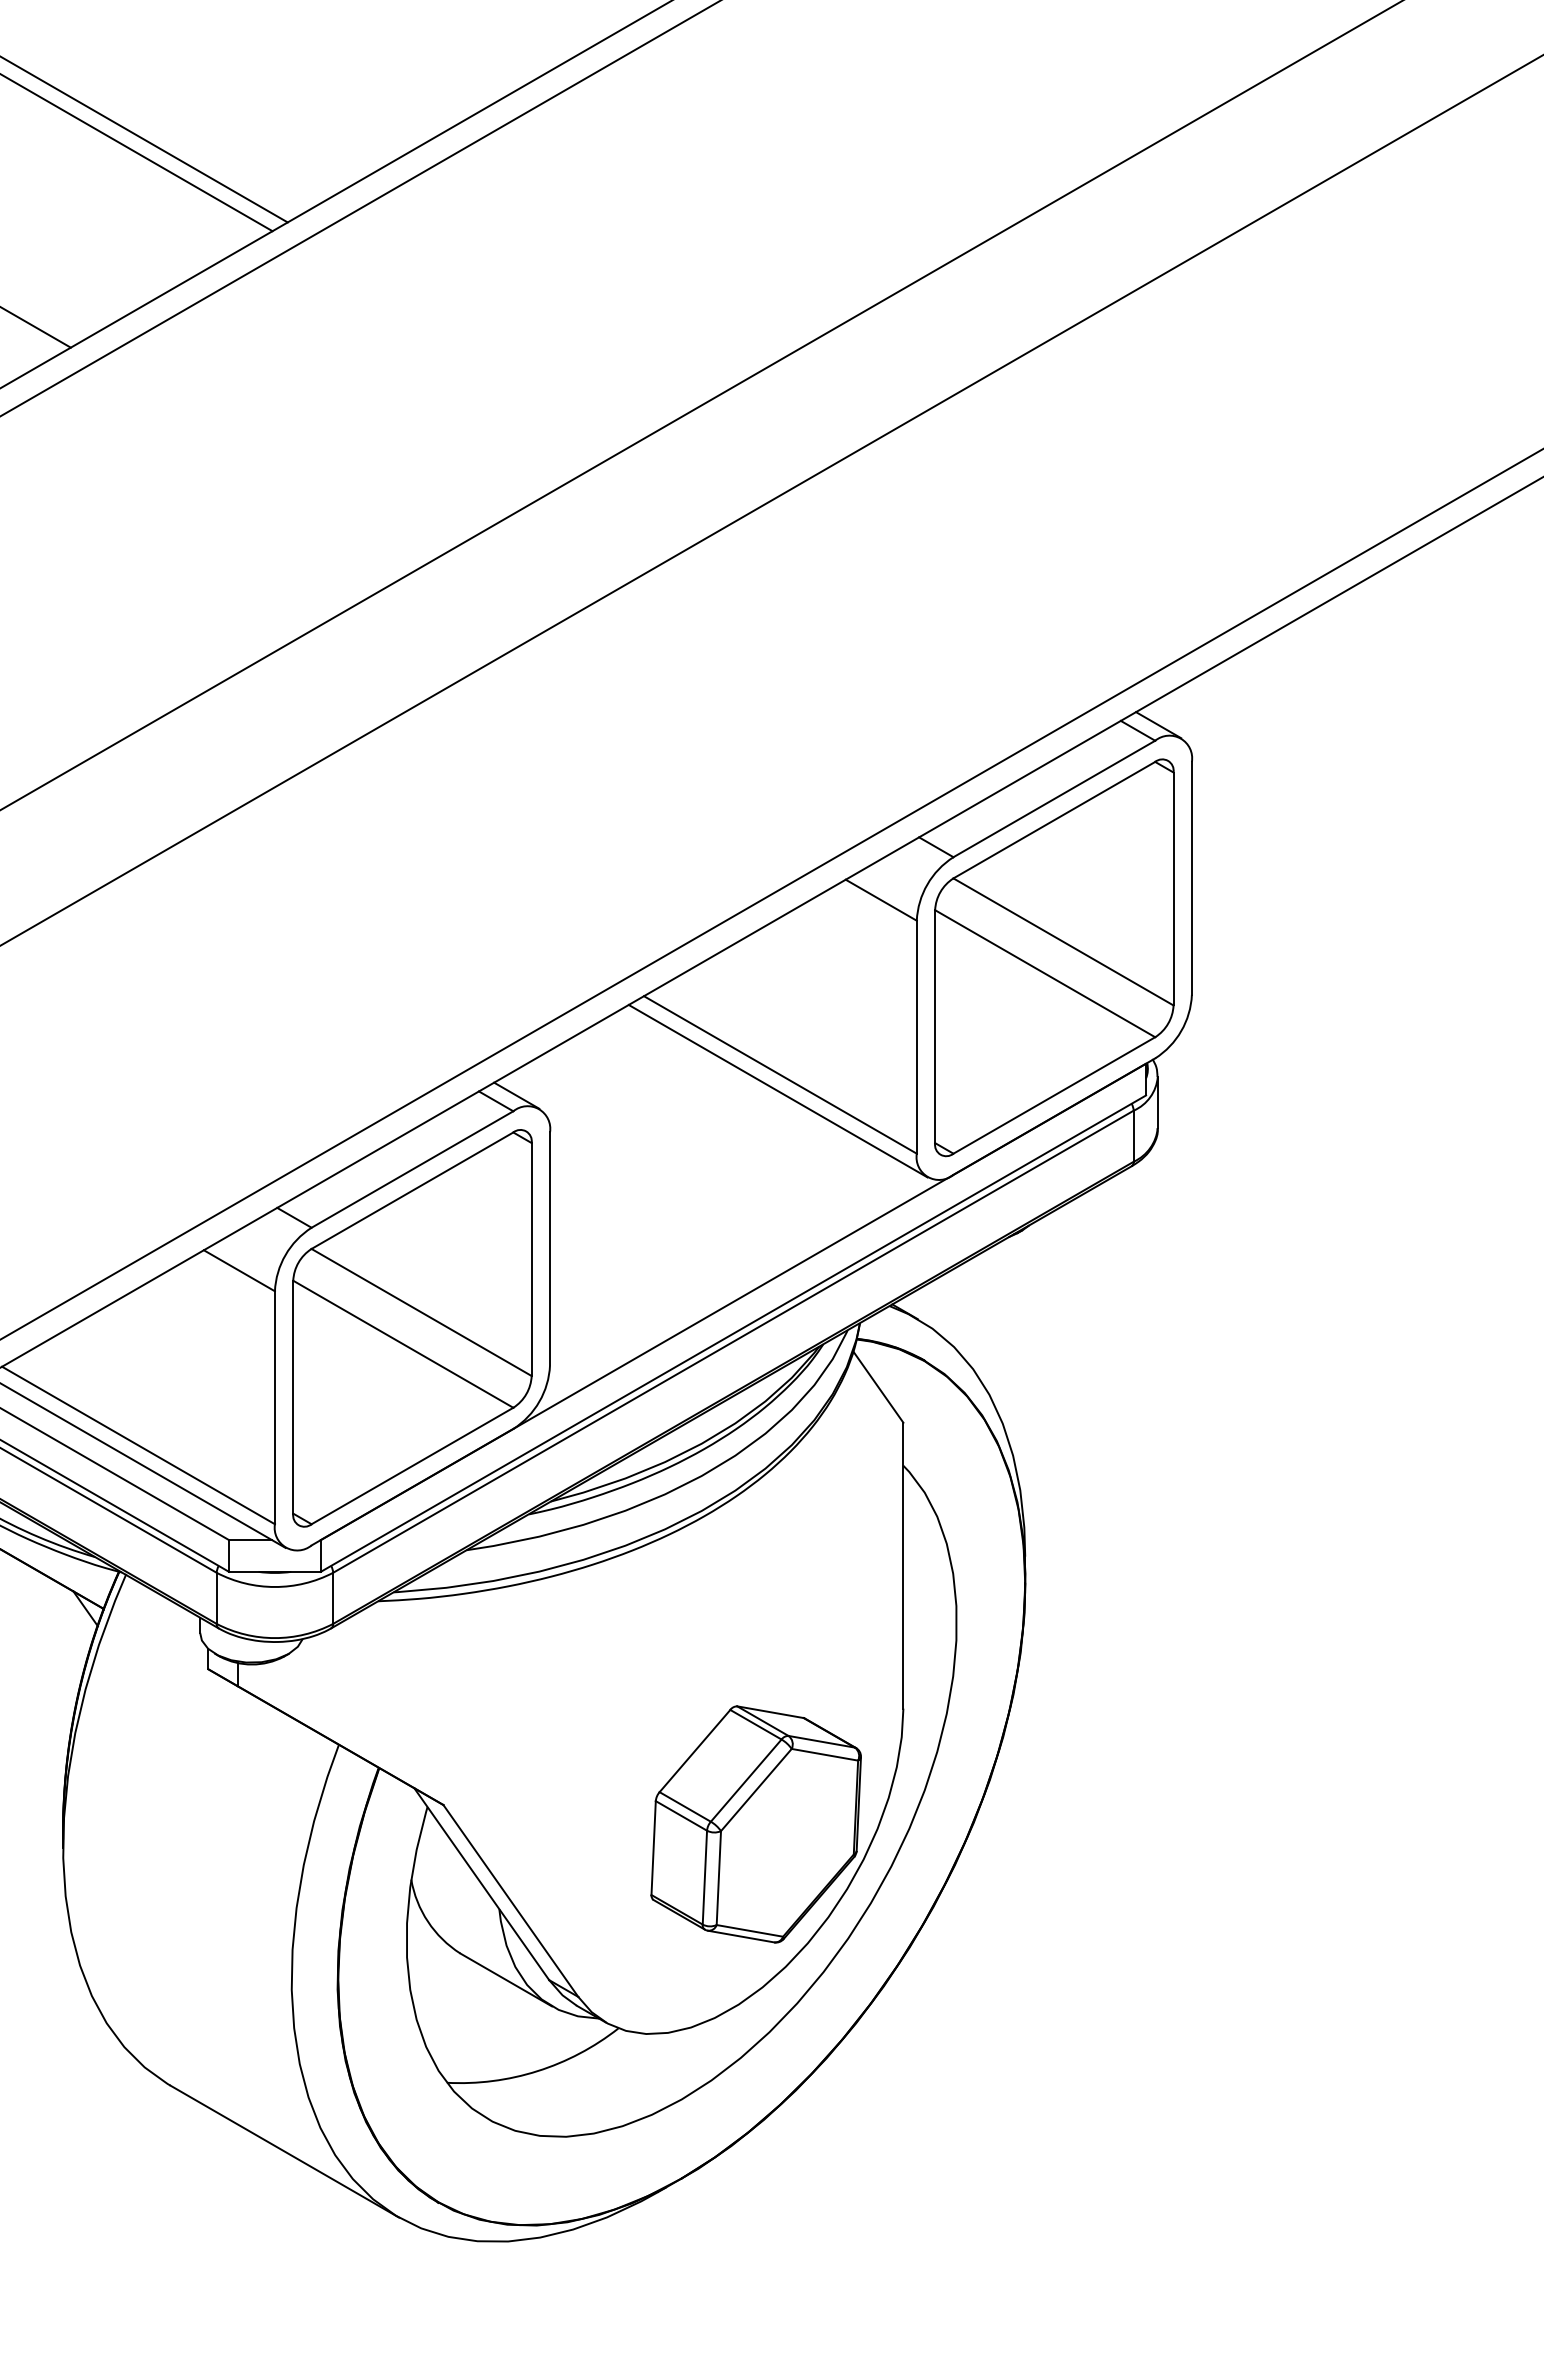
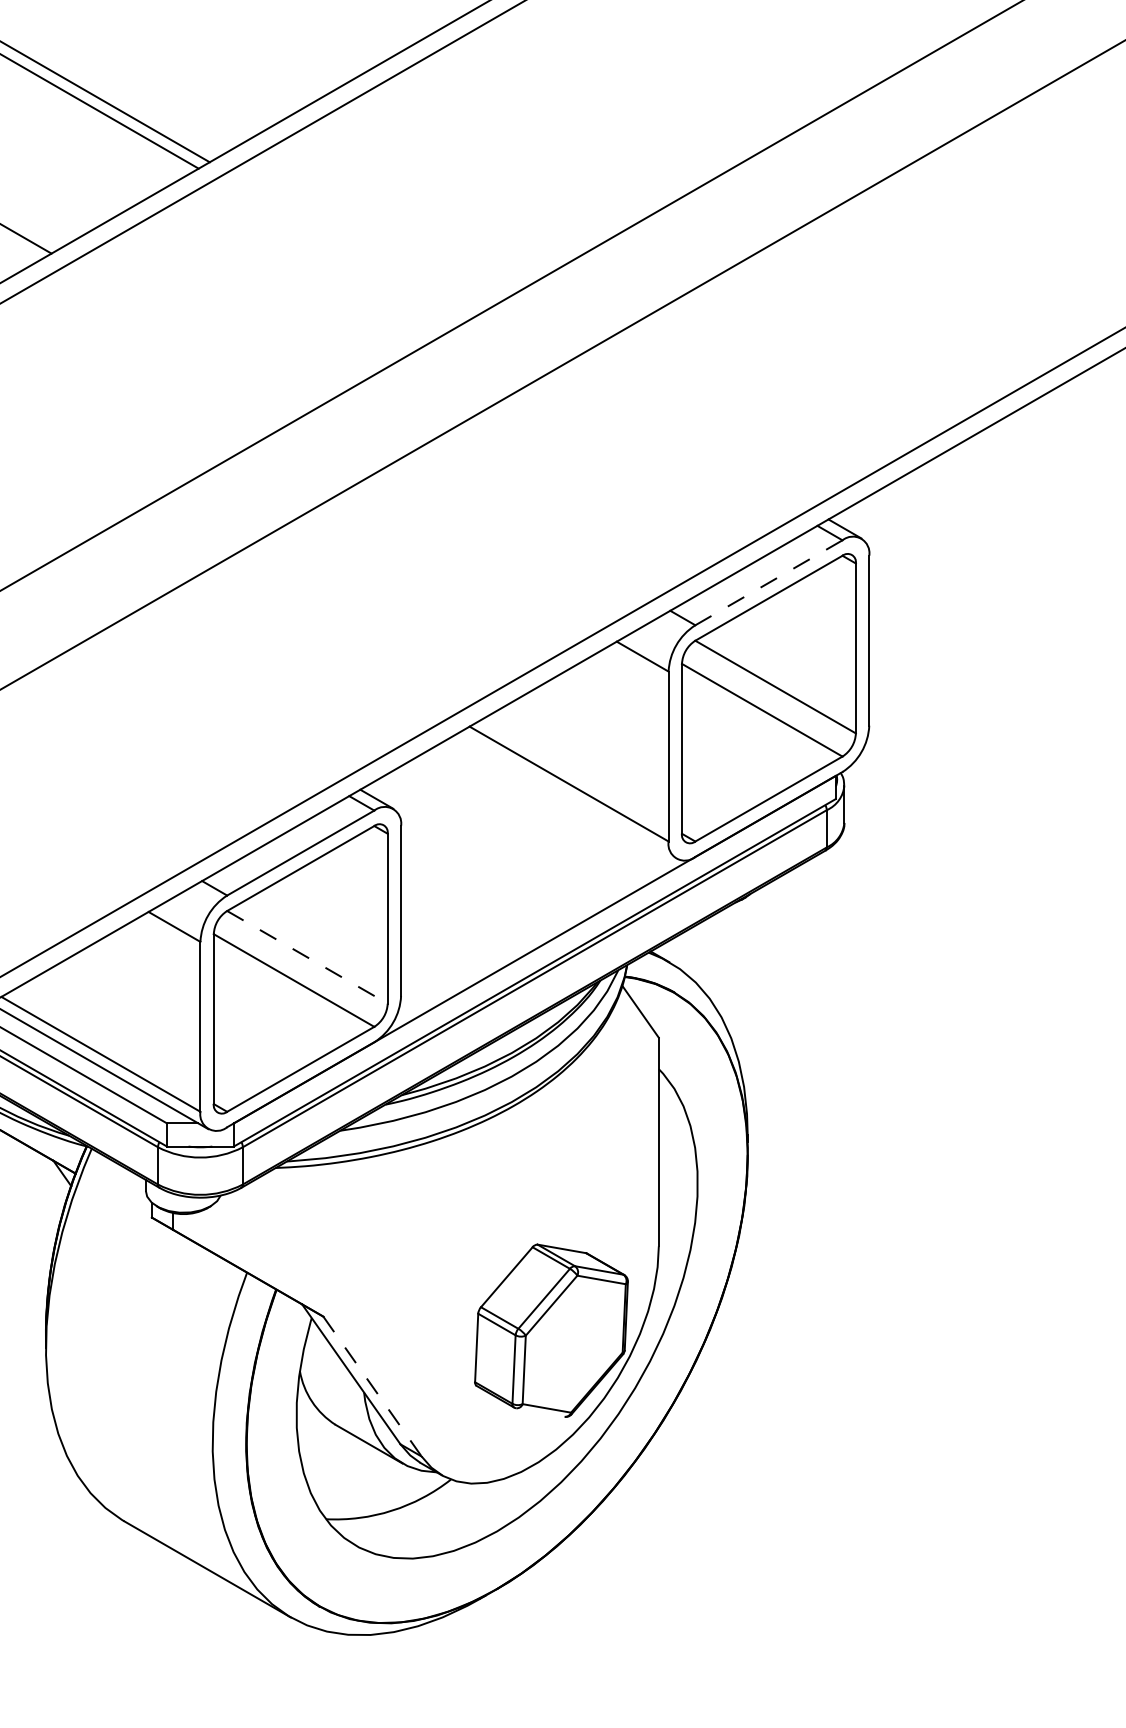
line: (1053, 799) -> (768, 583), solid -> dashed
line: (777, 1090) -> (567, 795), removed
line: (422, 1312) -> (308, 957), solid -> dashed
line: (511, 1901) -> (372, 1386), solid -> dashed
line: (741, 1936) -> (540, 1412), removed

